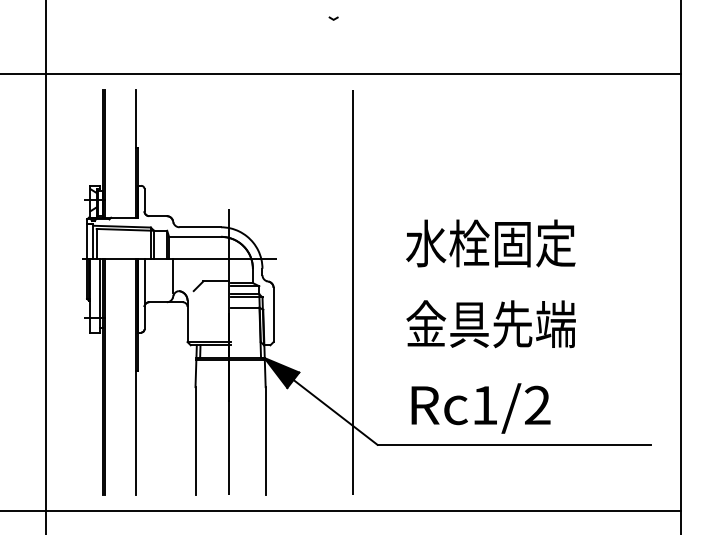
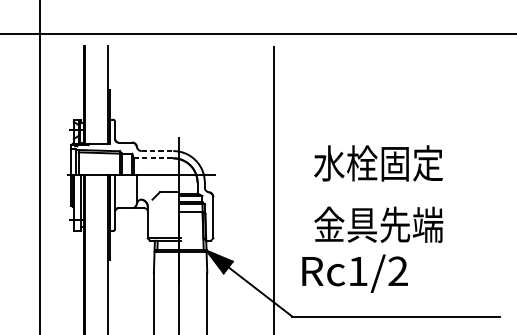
line: (200, 227) -> (157, 151), solid -> dashed
line: (195, 236) -> (153, 158), solid -> dashed
text: (480, 408) -> (354, 273), moved

